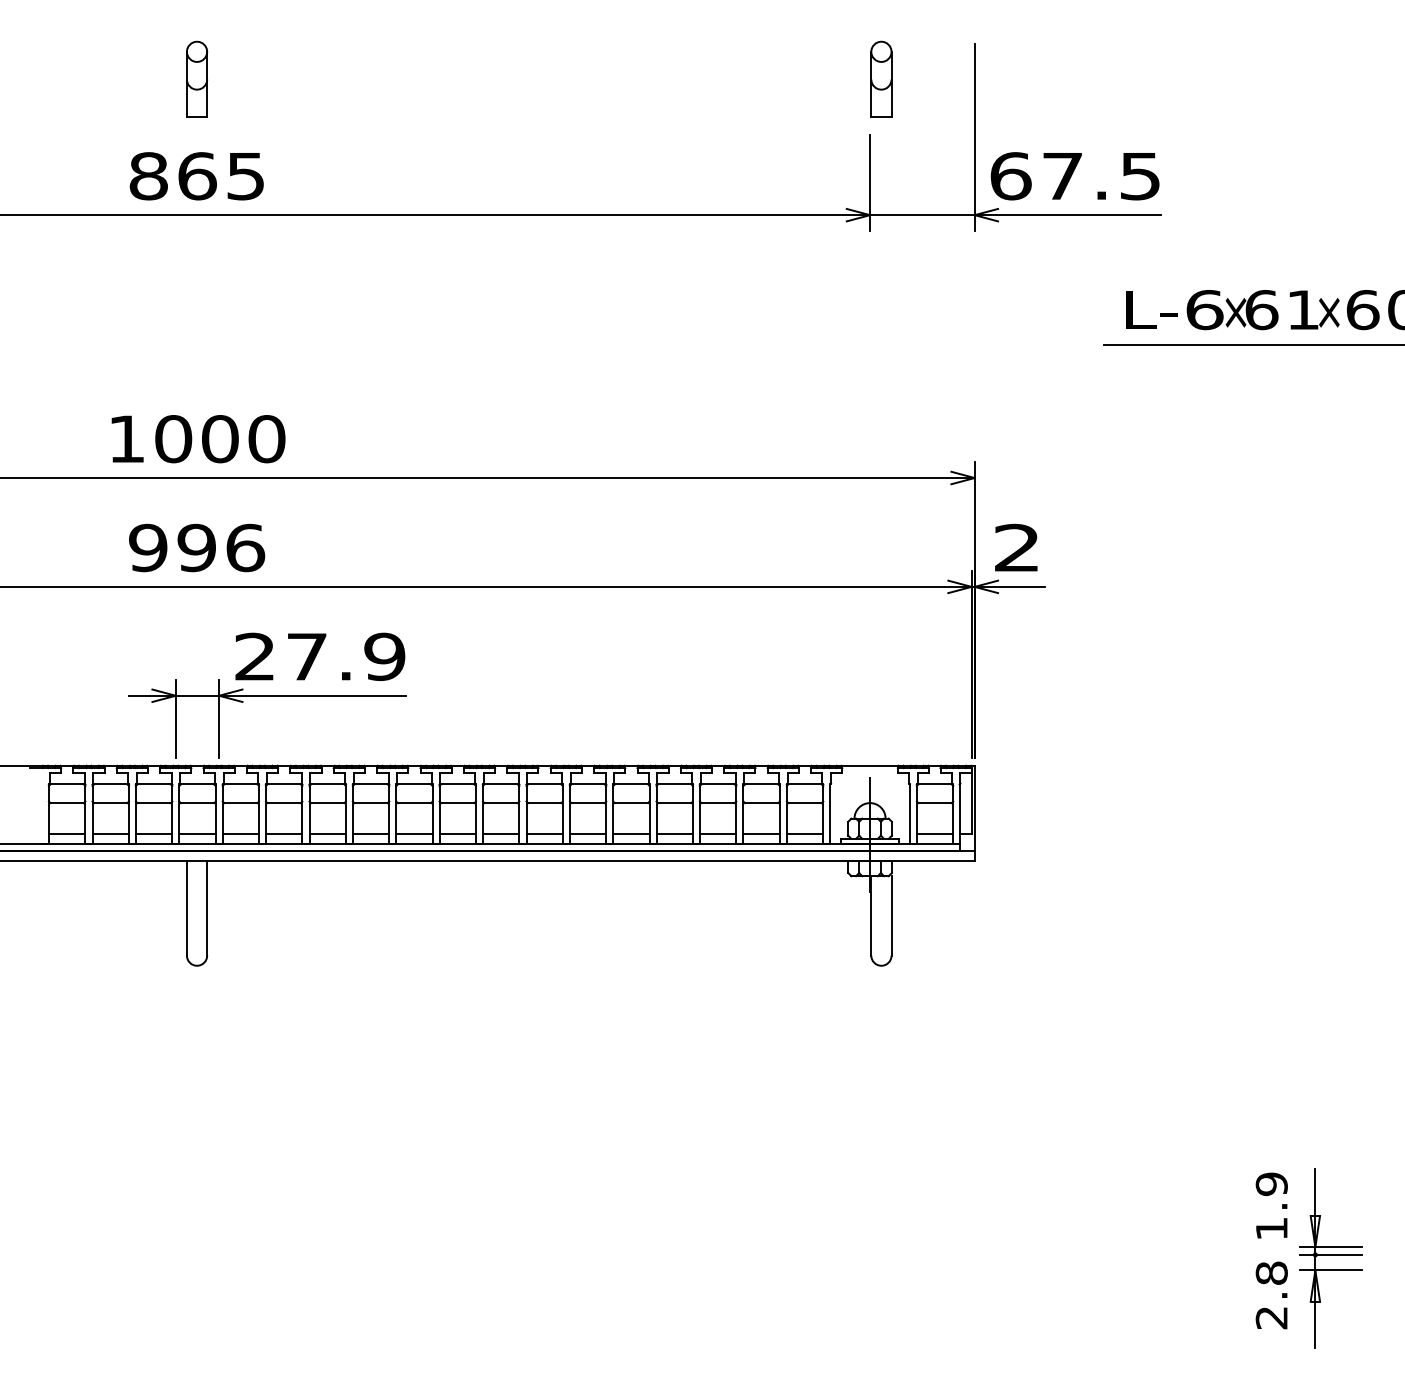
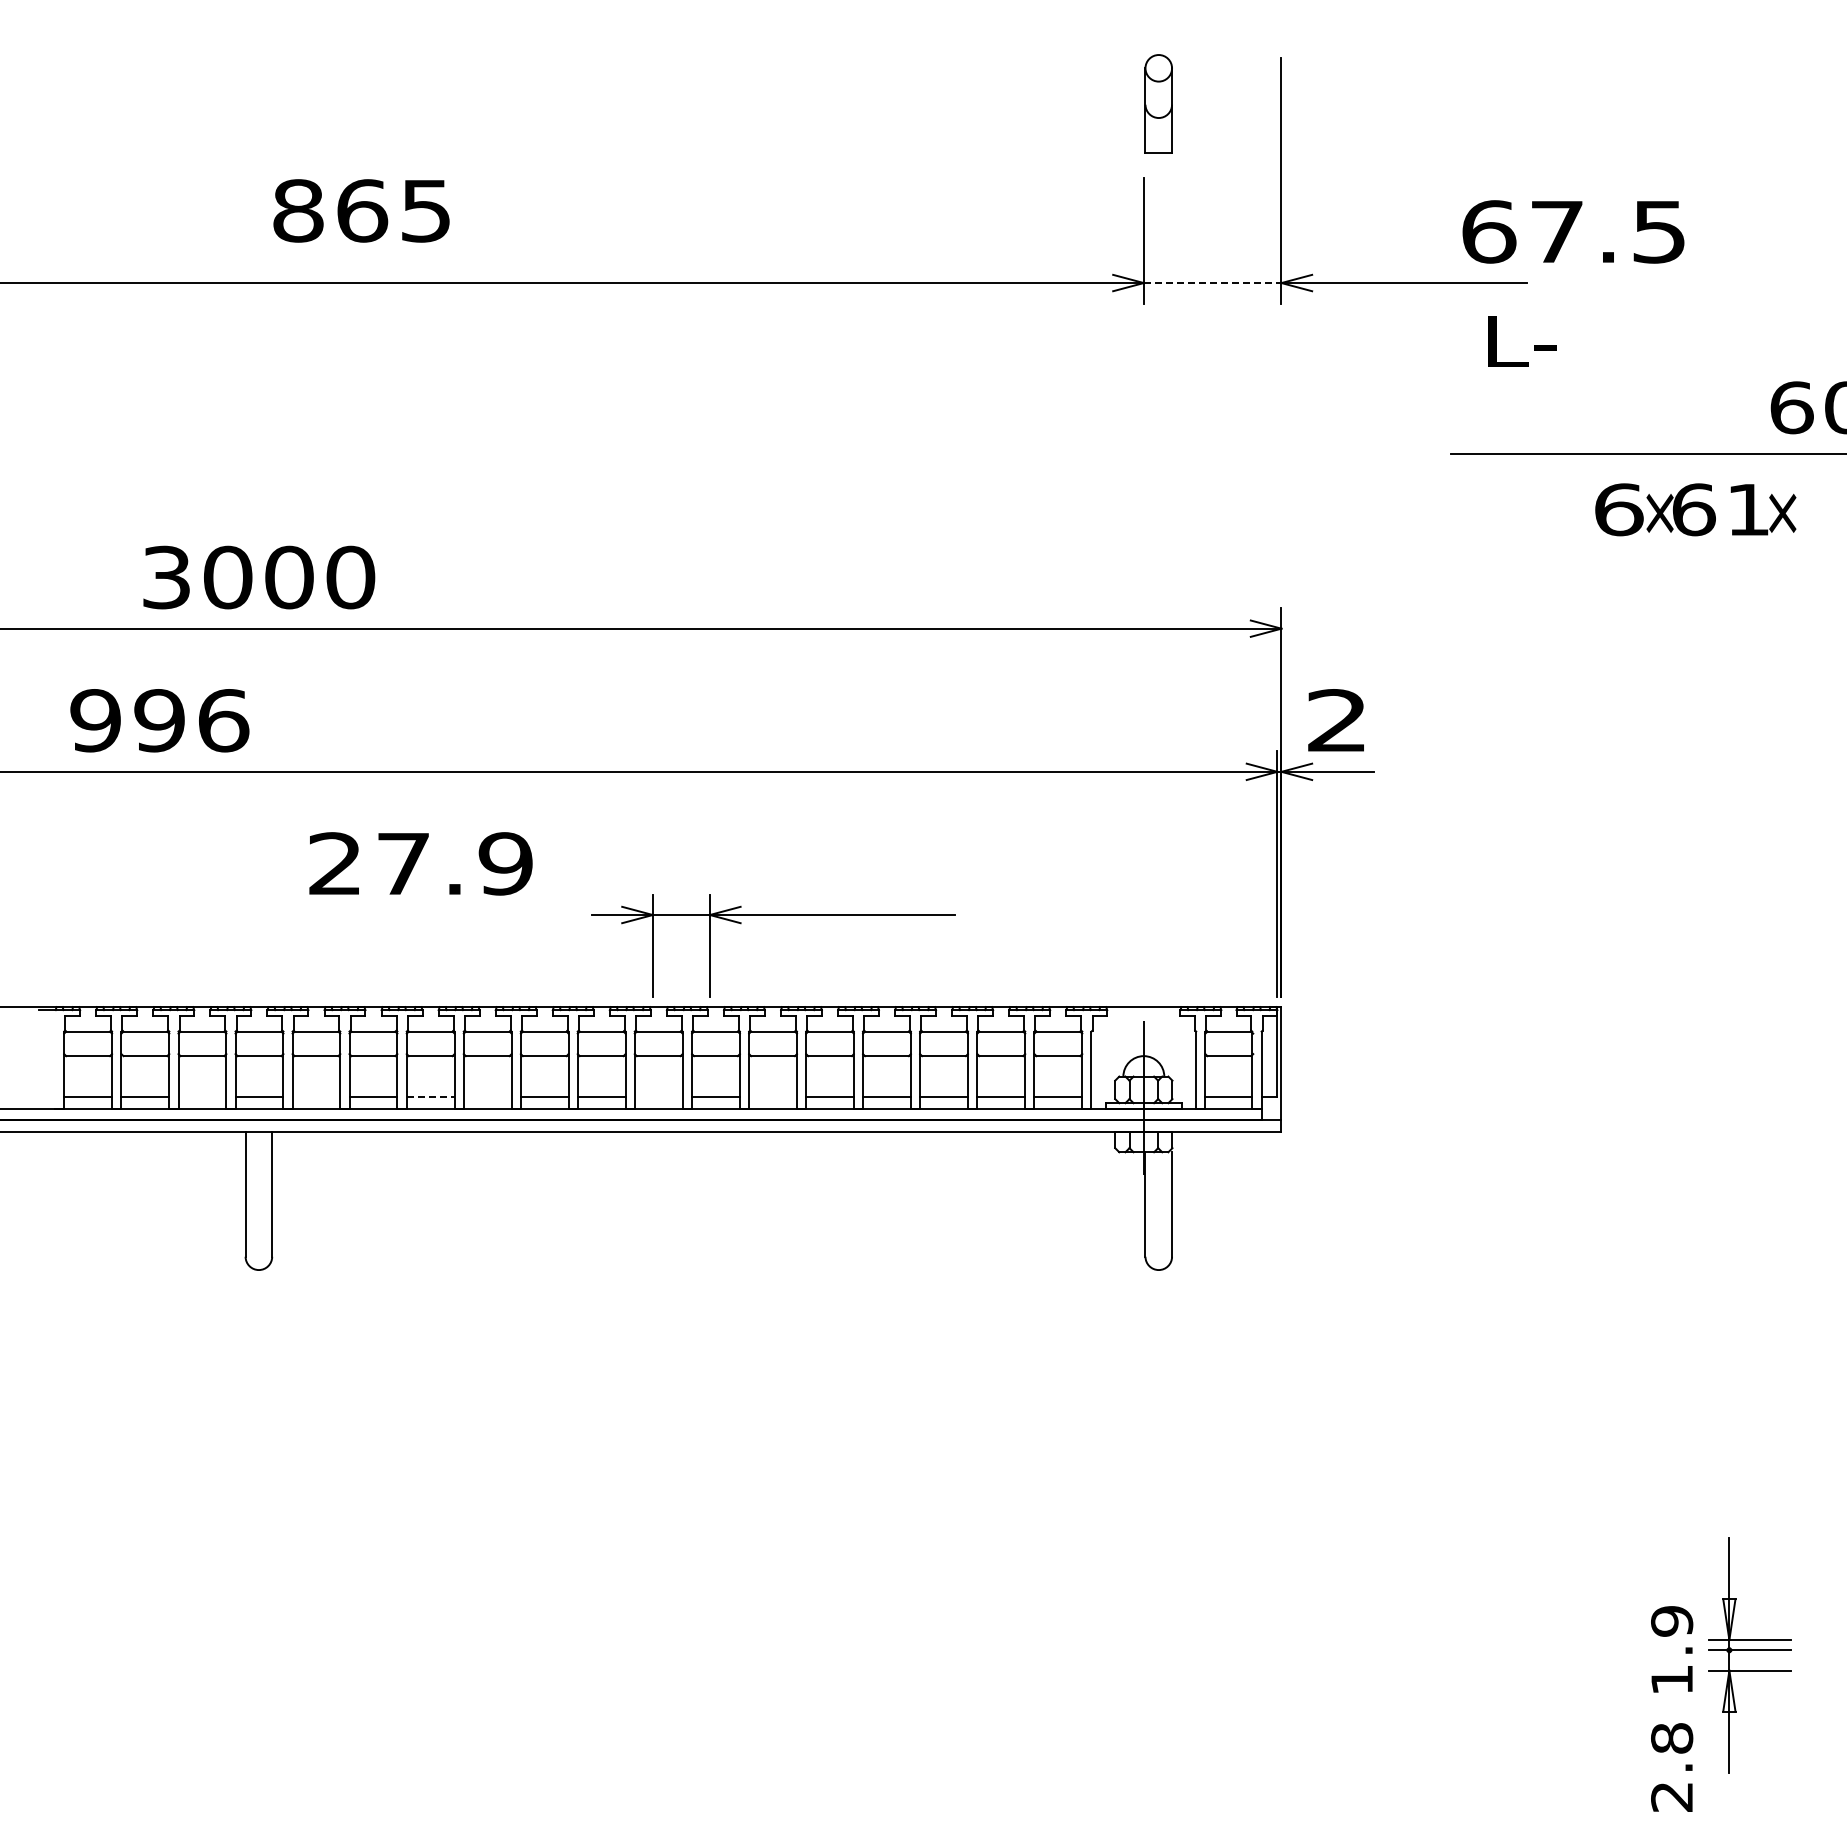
part: (196, 78) -> (258, 103), removed
text: (196, 175) -> (361, 210), moved
text: (1075, 175) -> (1573, 231), moved
line: (922, 215) -> (1212, 283), solid -> dashed
text: (1151, 309) -> (1522, 341), moved
text: (1262, 309) -> (1695, 509), moved
text: (126, 439) -> (166, 577), 1000 -> 3000
text: (196, 547) -> (159, 720), moved
part: (267, 696) -> (773, 915), moved
line: (154, 834) -> (202, 1097), removed
line: (240, 834) -> (316, 1097), removed
line: (327, 834) -> (430, 1097), solid -> dashed
line: (370, 834) -> (487, 1097), removed
line: (500, 834) -> (658, 1097), removed
line: (587, 834) -> (772, 1097), removed
text: (1272, 1250) -> (1672, 1708), moved

